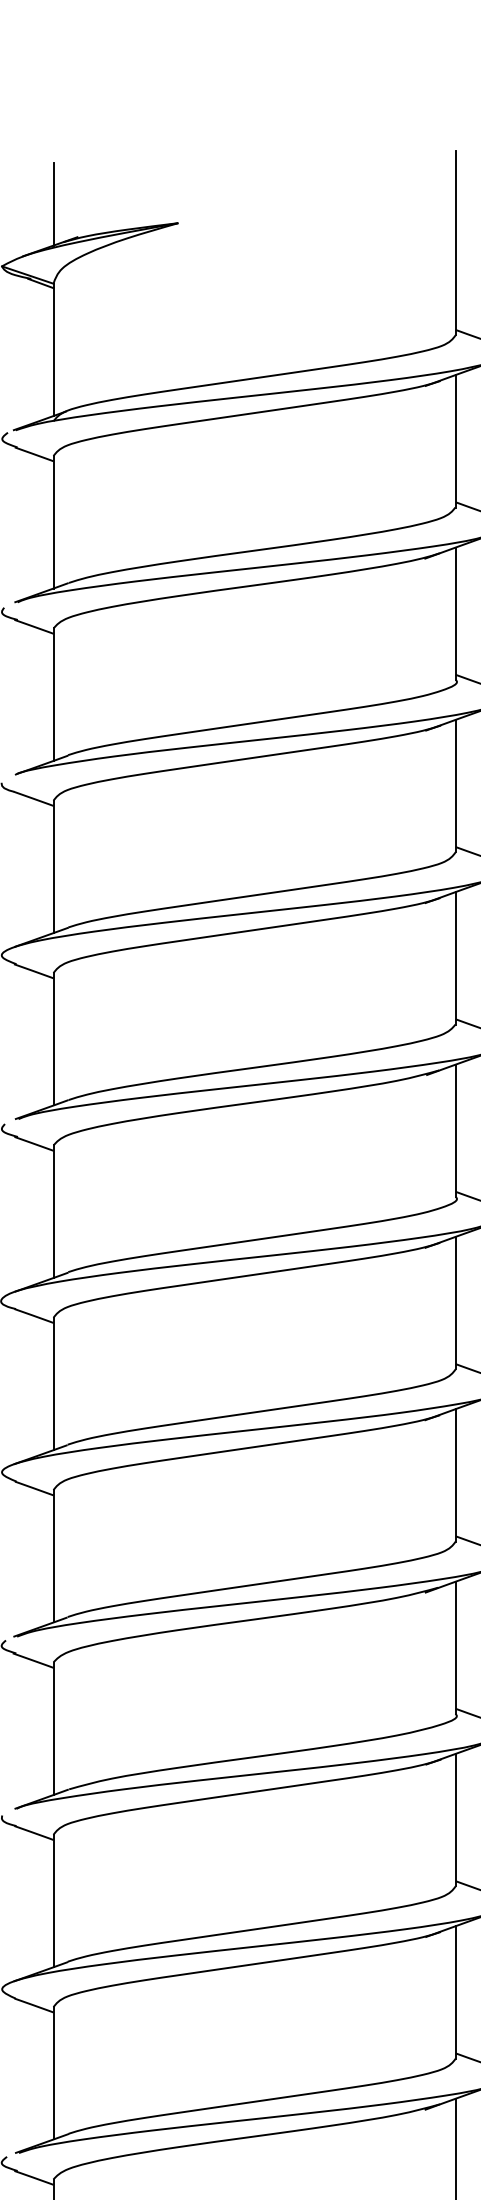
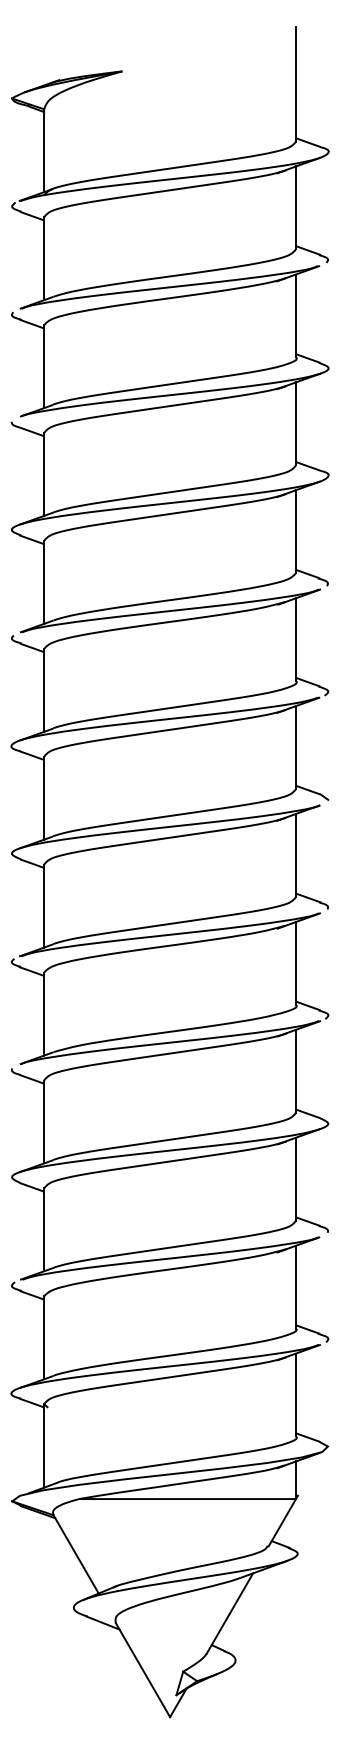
line: (54, 204) -> (44, 59), removed

